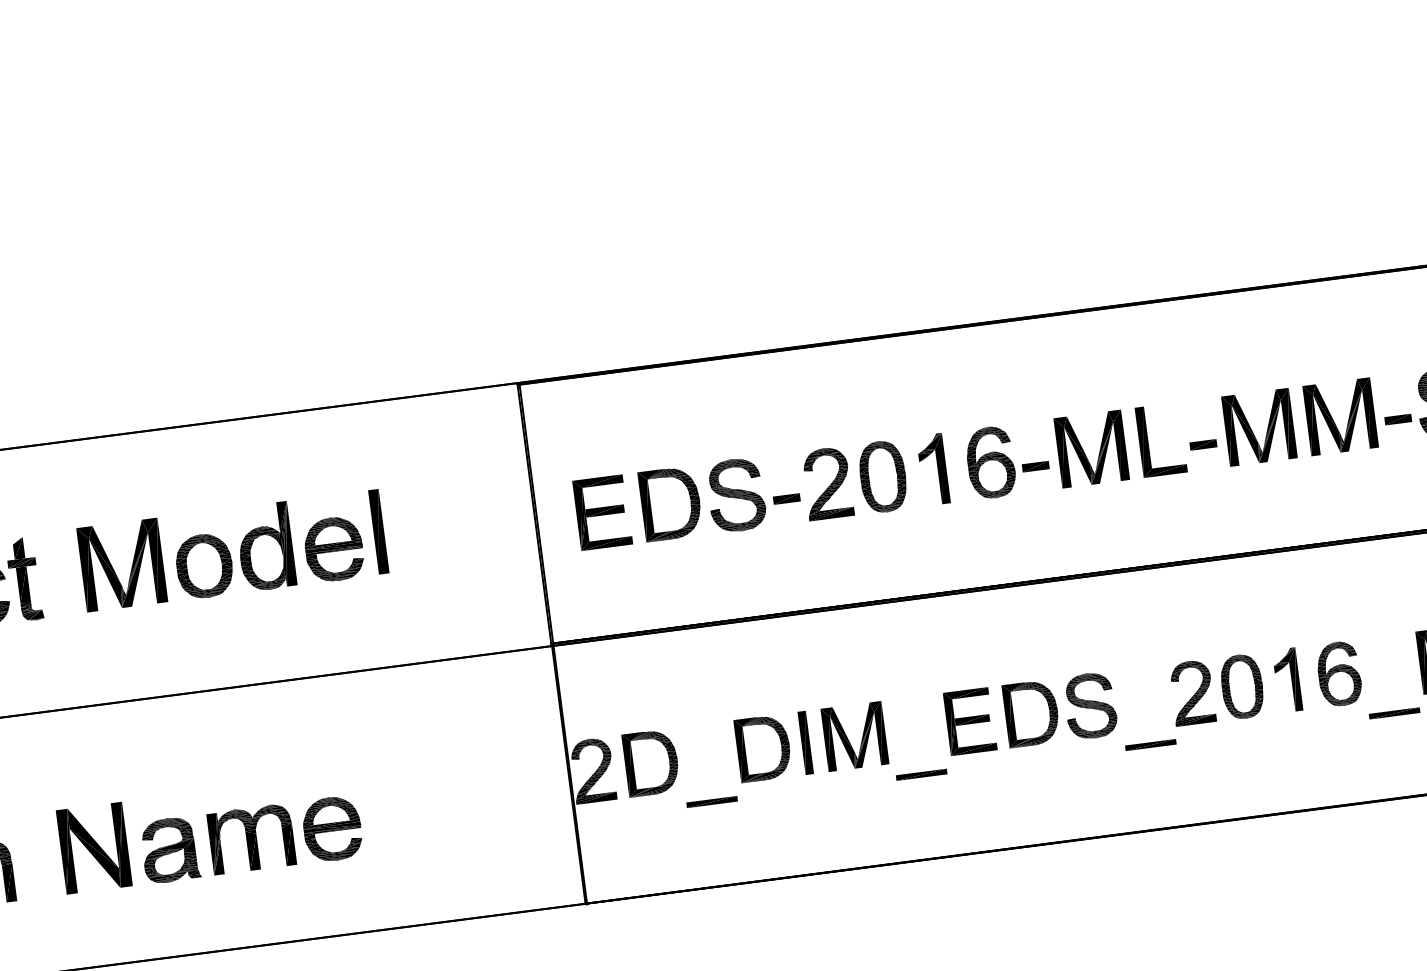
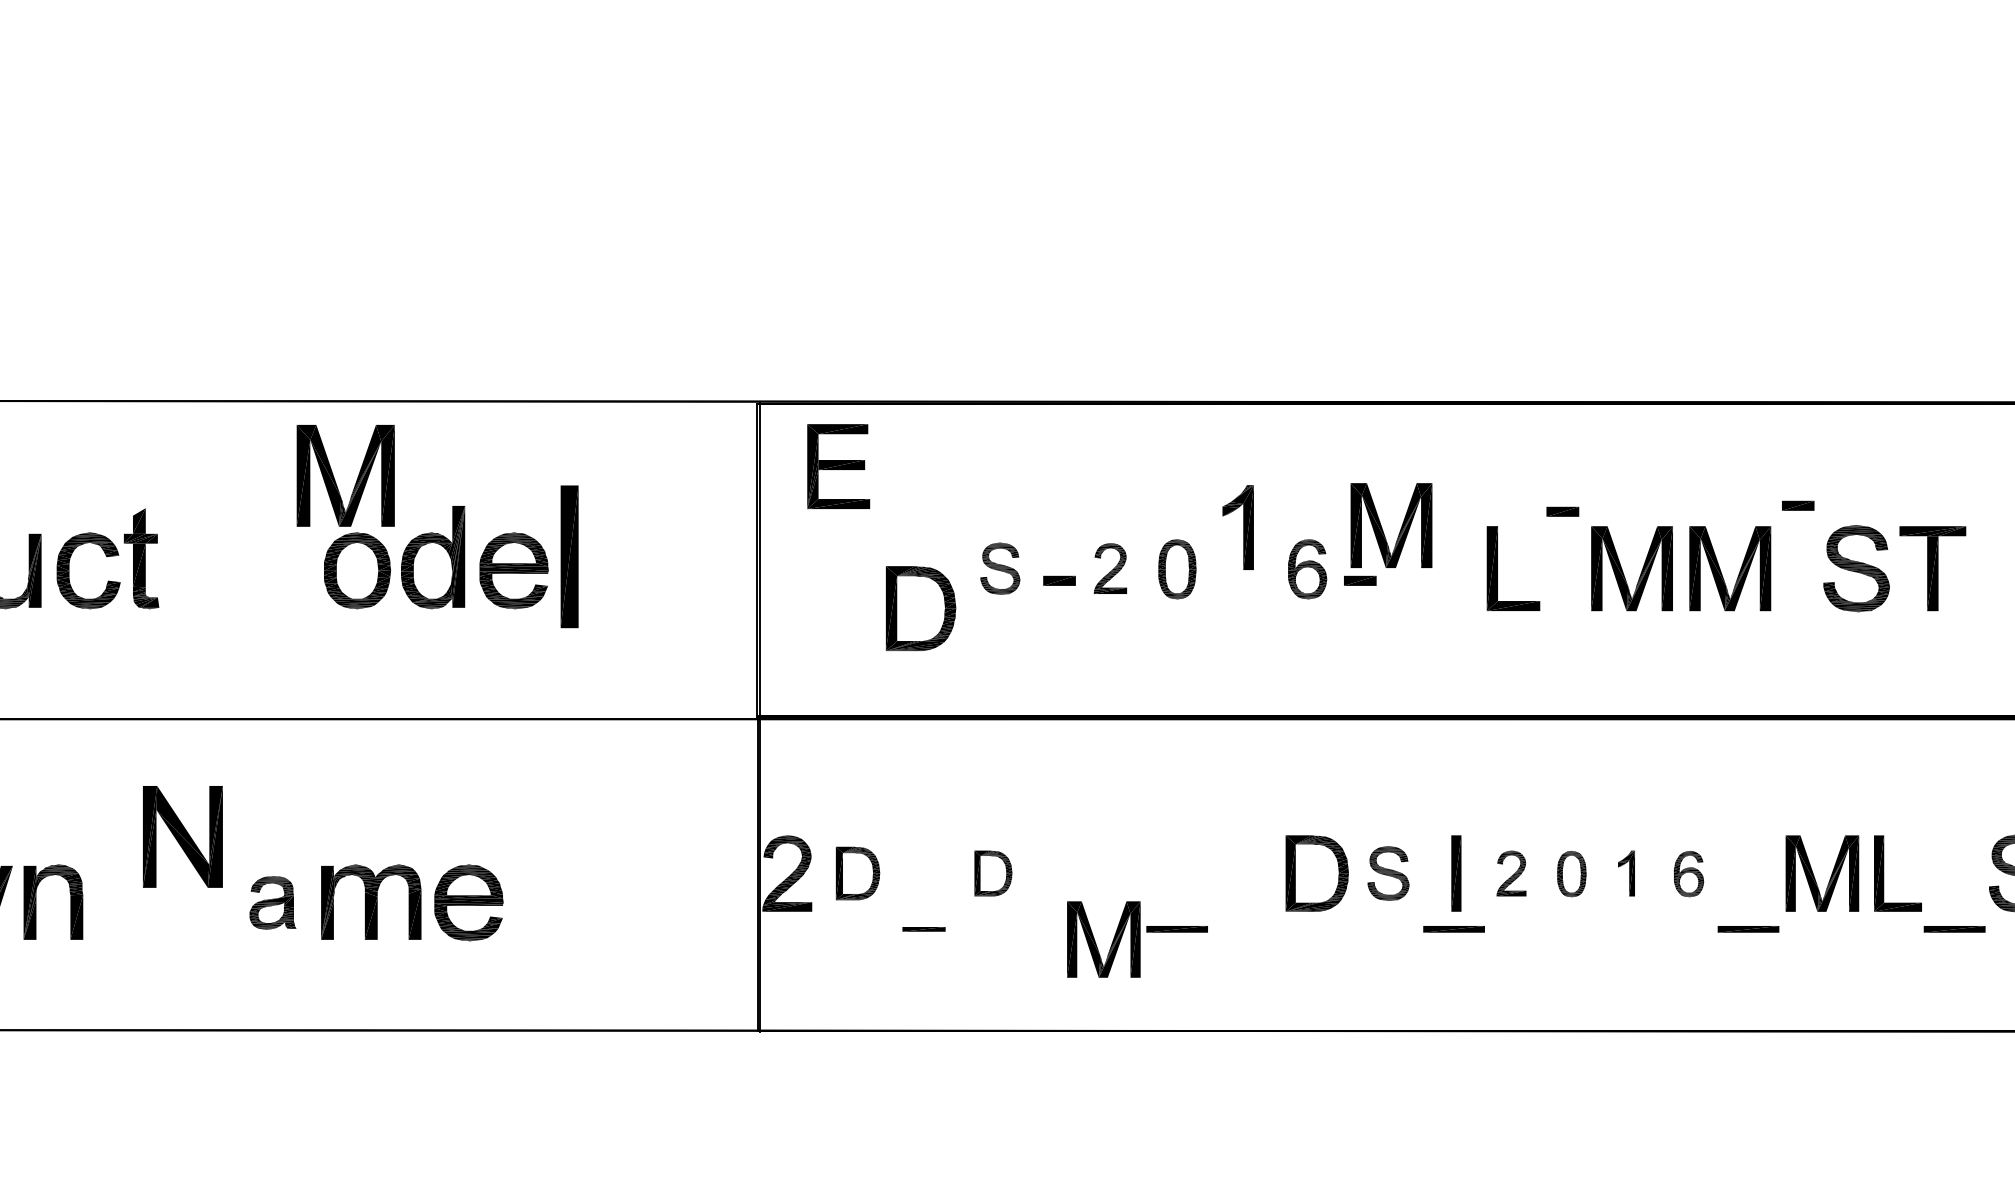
part: (1398, 419) -> (1798, 505), moved
part: (1203, 444) -> (1562, 511), moved
part: (1084, 451) -> (1382, 527), moved
part: (990, 462) -> (1307, 569), size x0.7
part: (932, 469) -> (1237, 527), moved
part: (883, 476) -> (1177, 569), size x0.7
part: (827, 483) -> (1110, 568), size x0.6
part: (736, 495) -> (1000, 568), size x0.6
part: (670, 503) -> (920, 608), moved
part: (602, 512) -> (838, 466), moved
part: (378, 531) -> (569, 556), size x1.4
part: (114, 569) -> (335, 479), moved
part: (1338, 673) -> (1688, 873), size x0.6
part: (1287, 680) -> (1626, 873), size x0.6
part: (1242, 686) -> (1571, 873), size x0.6
part: (1192, 692) -> (1511, 873), size x0.6
part: (1090, 705) -> (1388, 873), size x0.7
part: (969, 721) -> (1242, 873), removed
part: (848, 738) -> (1095, 940), moved
part: (805, 742) -> (1456, 873), moved
part: (763, 748) -> (993, 873), size x0.6
part: (651, 762) -> (857, 873), size x0.7
part: (711, 802) -> (923, 929), size x0.7
part: (93, 847) -> (182, 836), moved
part: (169, 849) -> (272, 902), size x0.7

